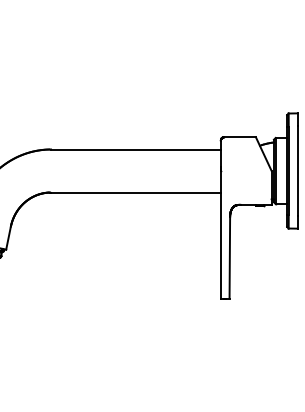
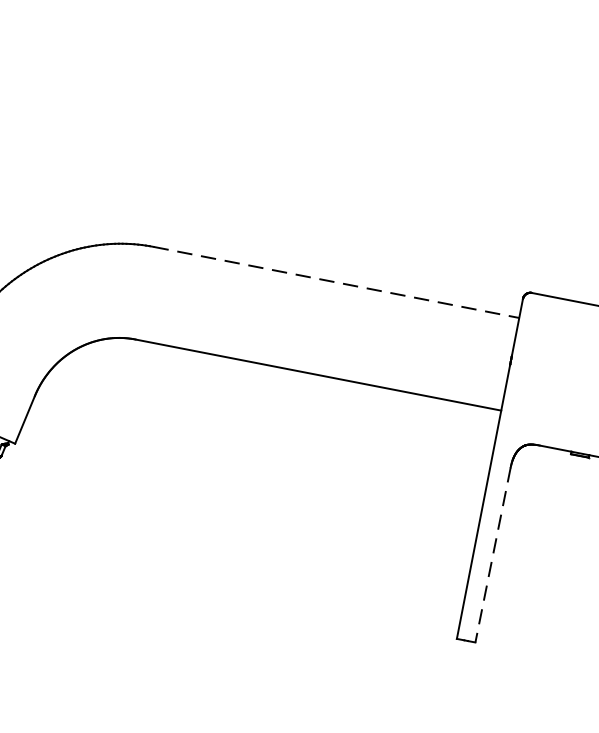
line: (136, 149) -> (337, 282), solid -> dashed
line: (229, 257) -> (492, 553), solid -> dashed

